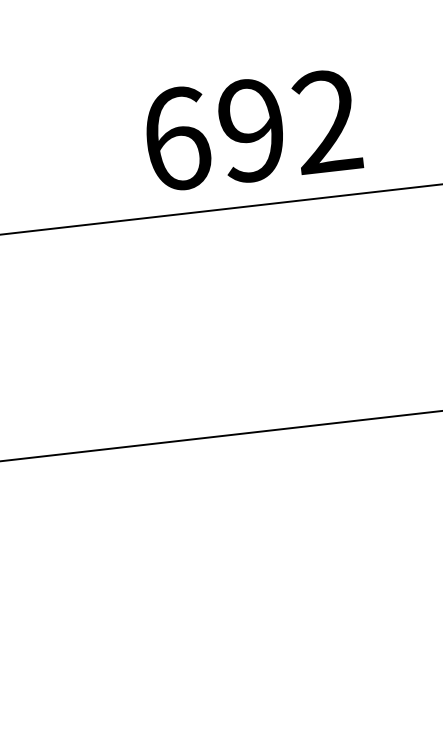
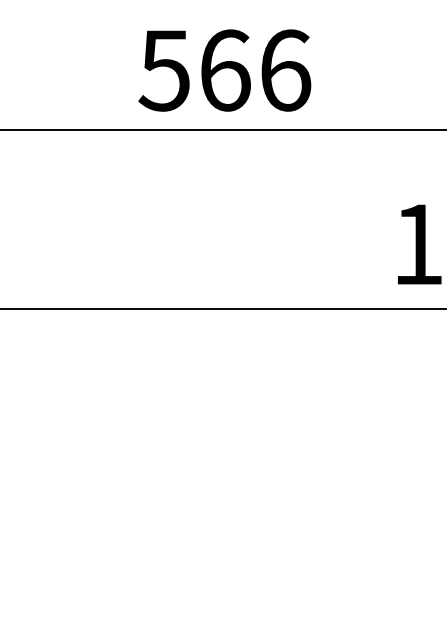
text: (251, 130) -> (224, 70), 692 -> 566

